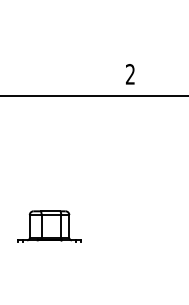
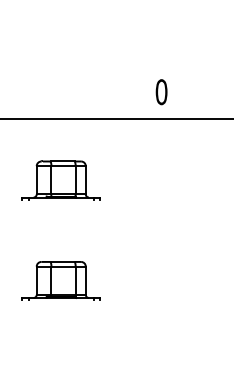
text: (130, 74) -> (161, 92), 2 -> 0
part: (49, 145) -> (61, 180), added

